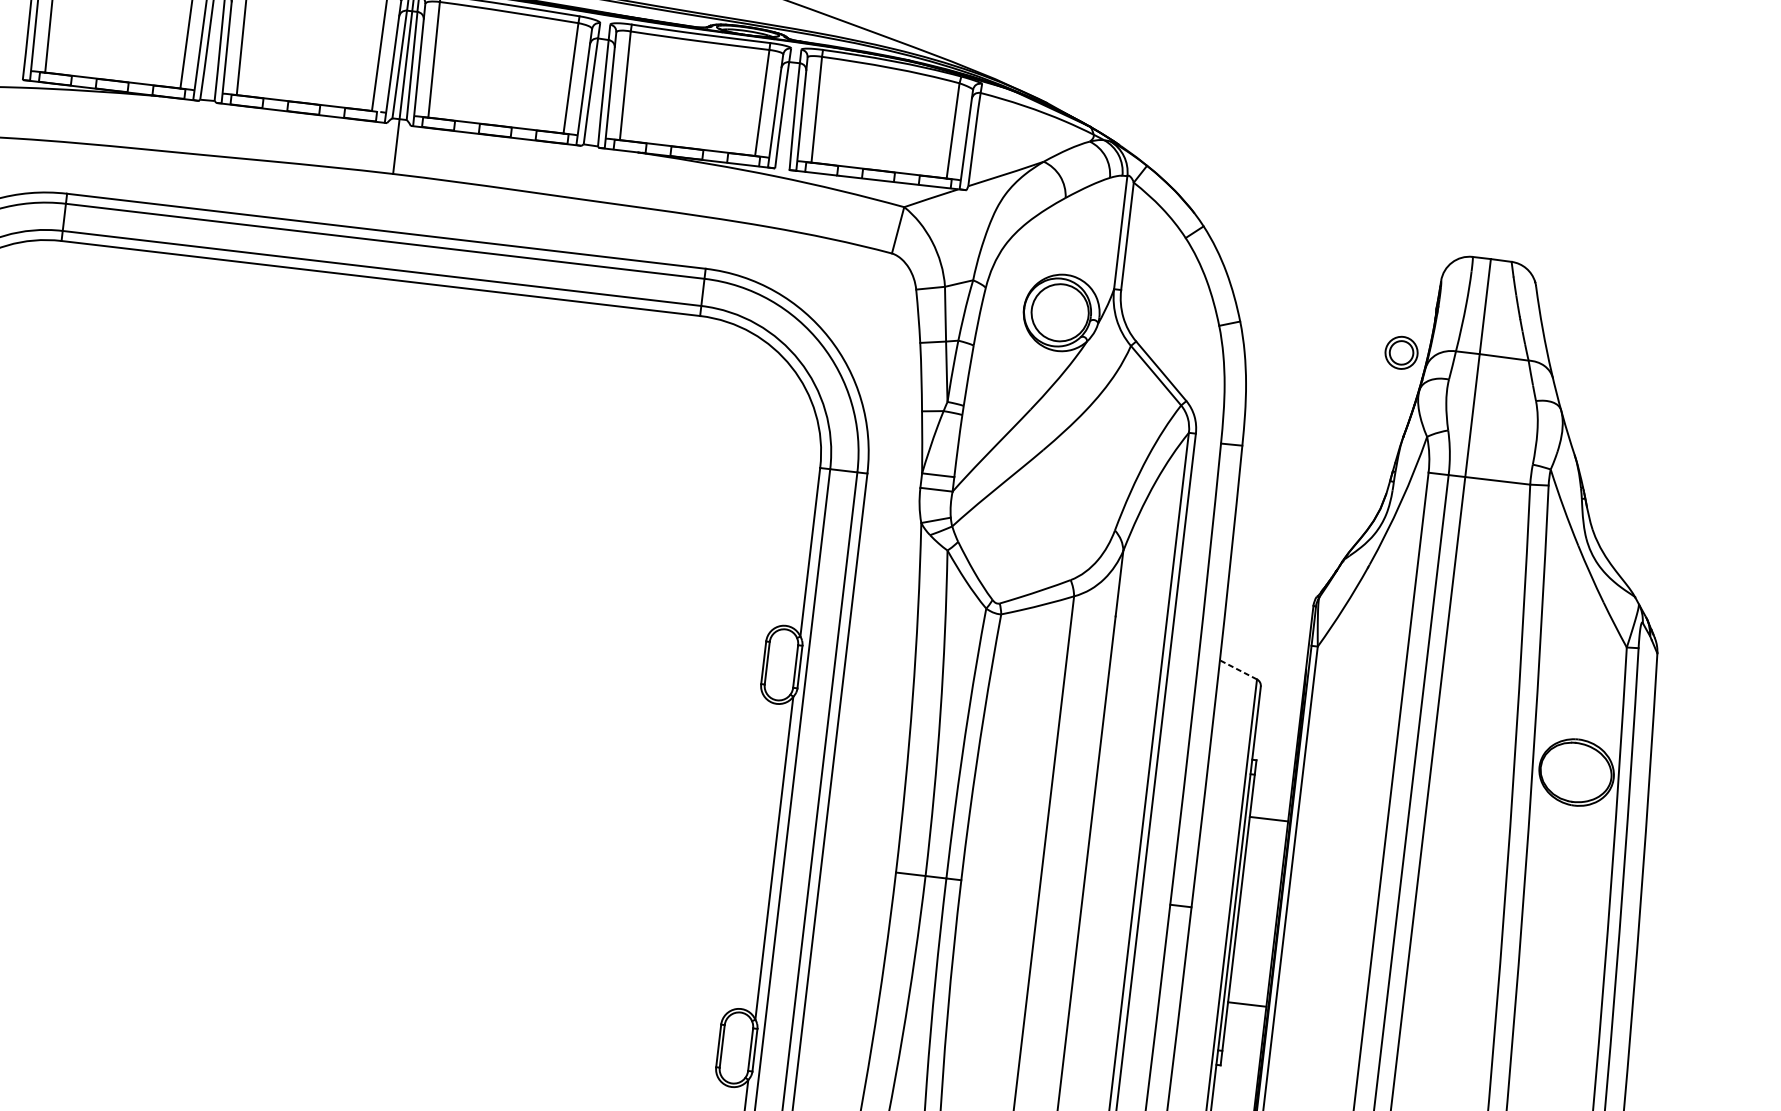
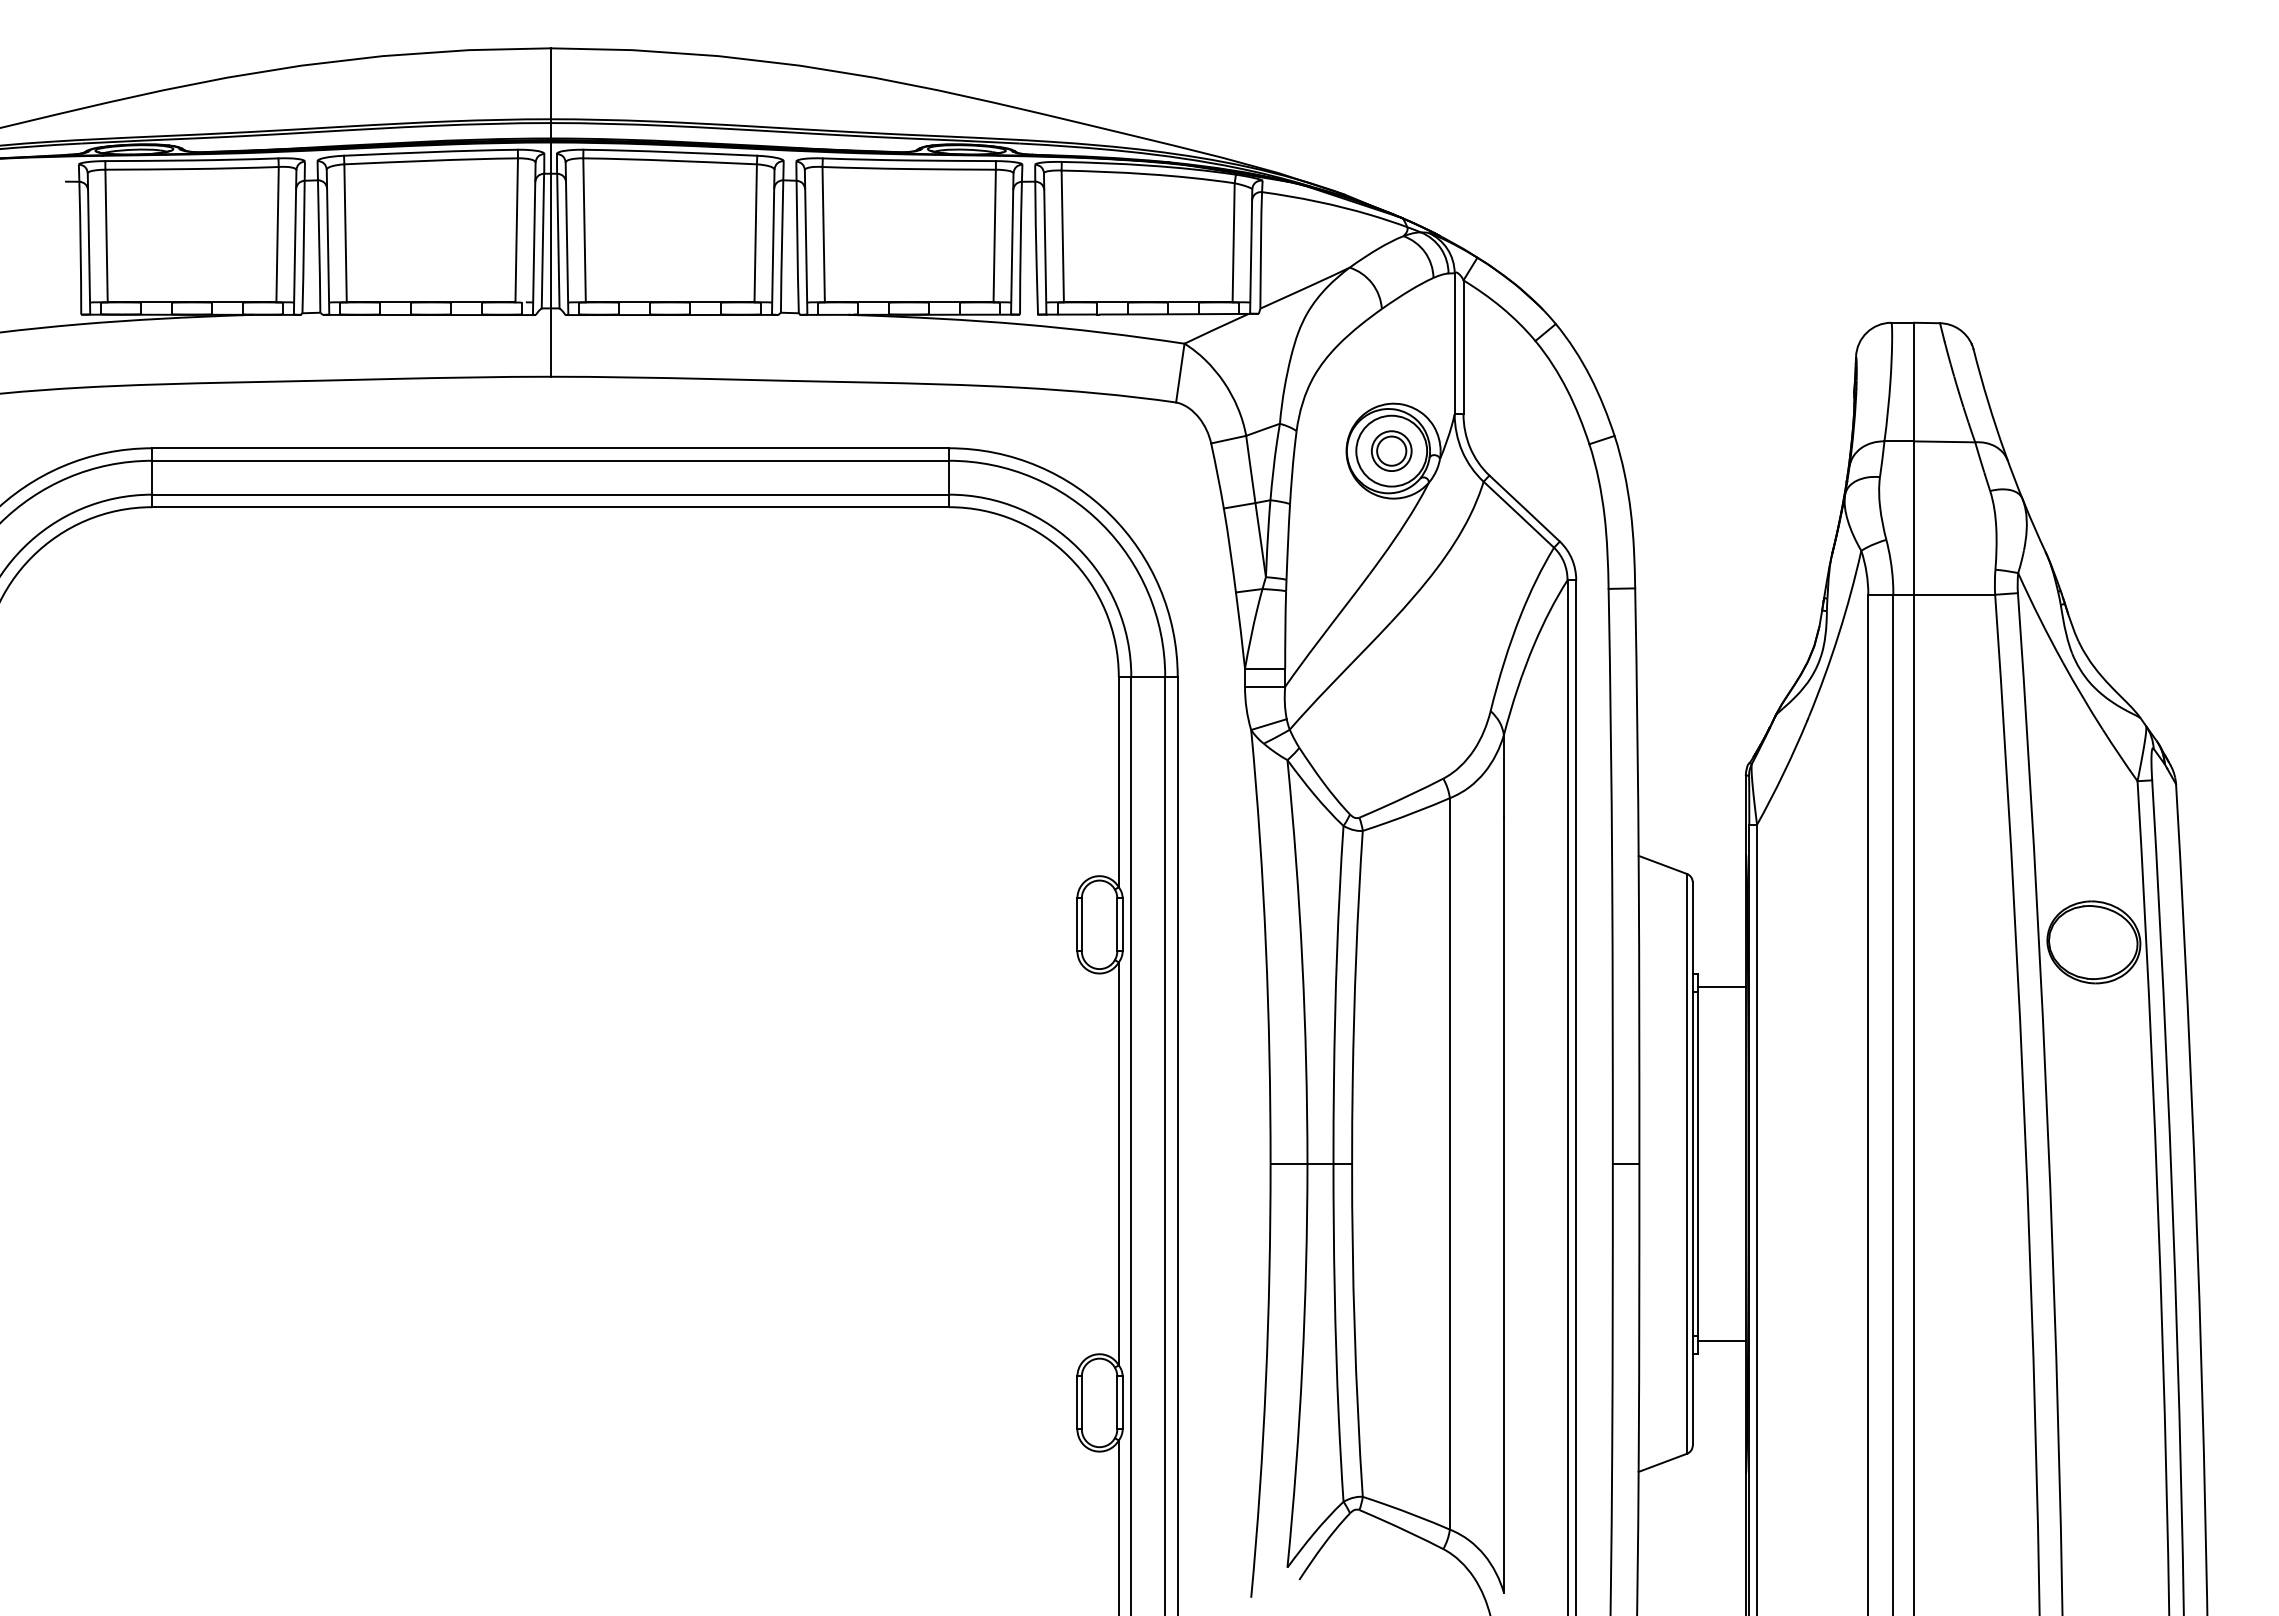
part: (1401, 352) -> (1391, 450), moved
line: (1238, 669) -> (1662, 864), dashed -> solid
line: (1268, 819) -> (1721, 987), moved
line: (1246, 1004) -> (1721, 1340), moved

